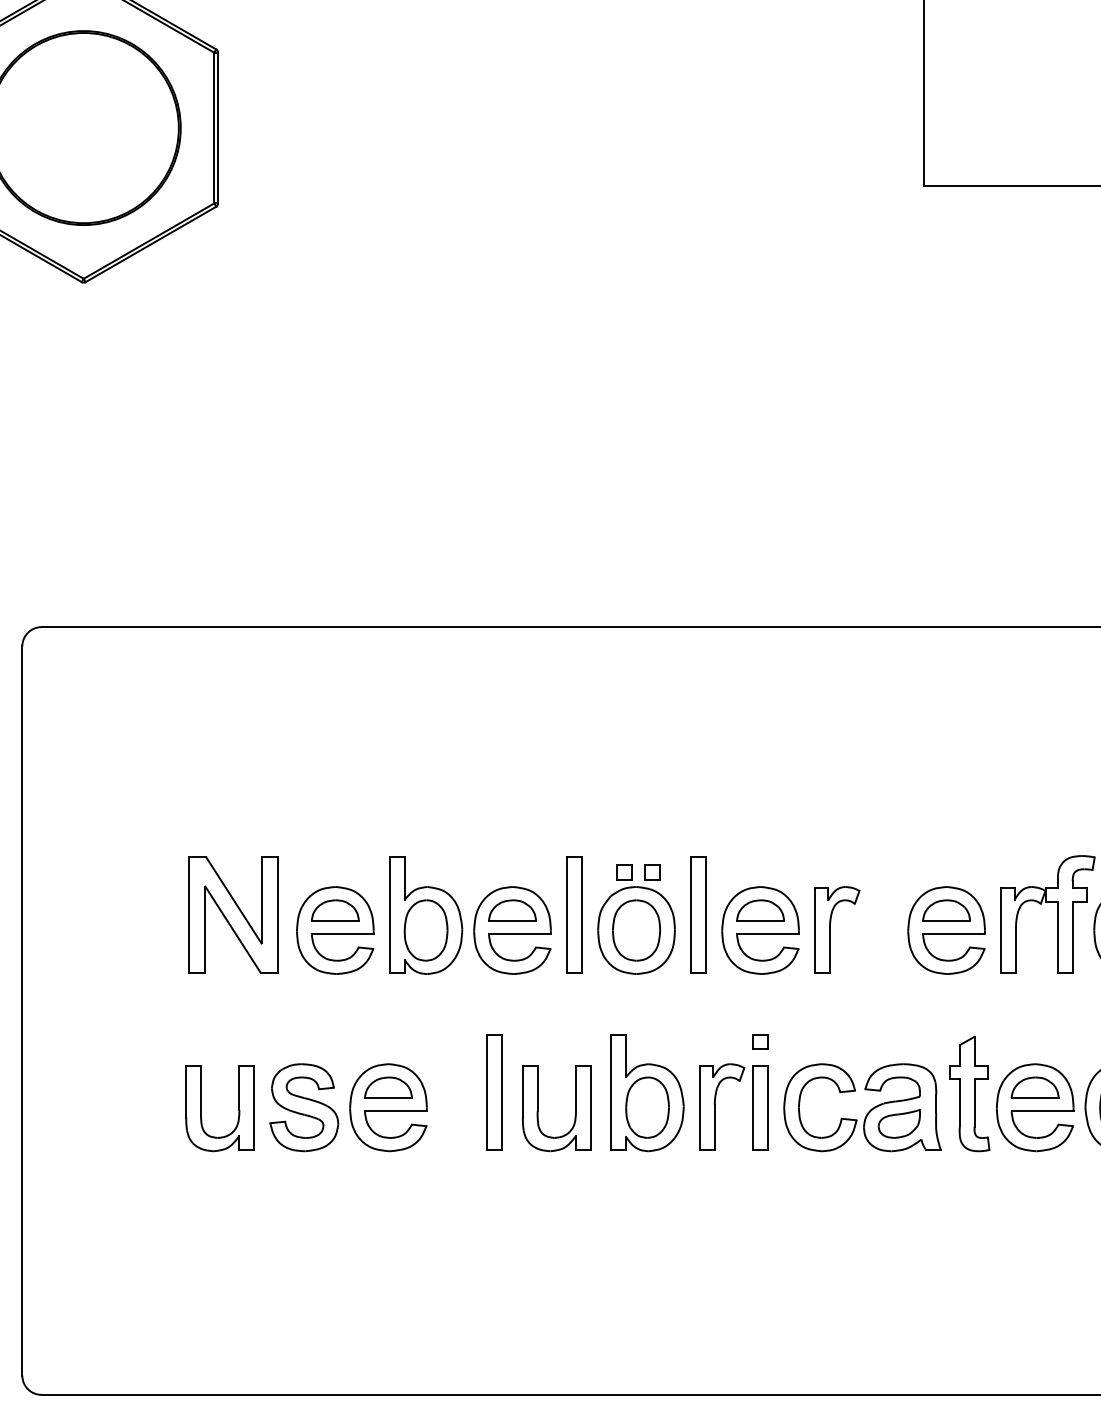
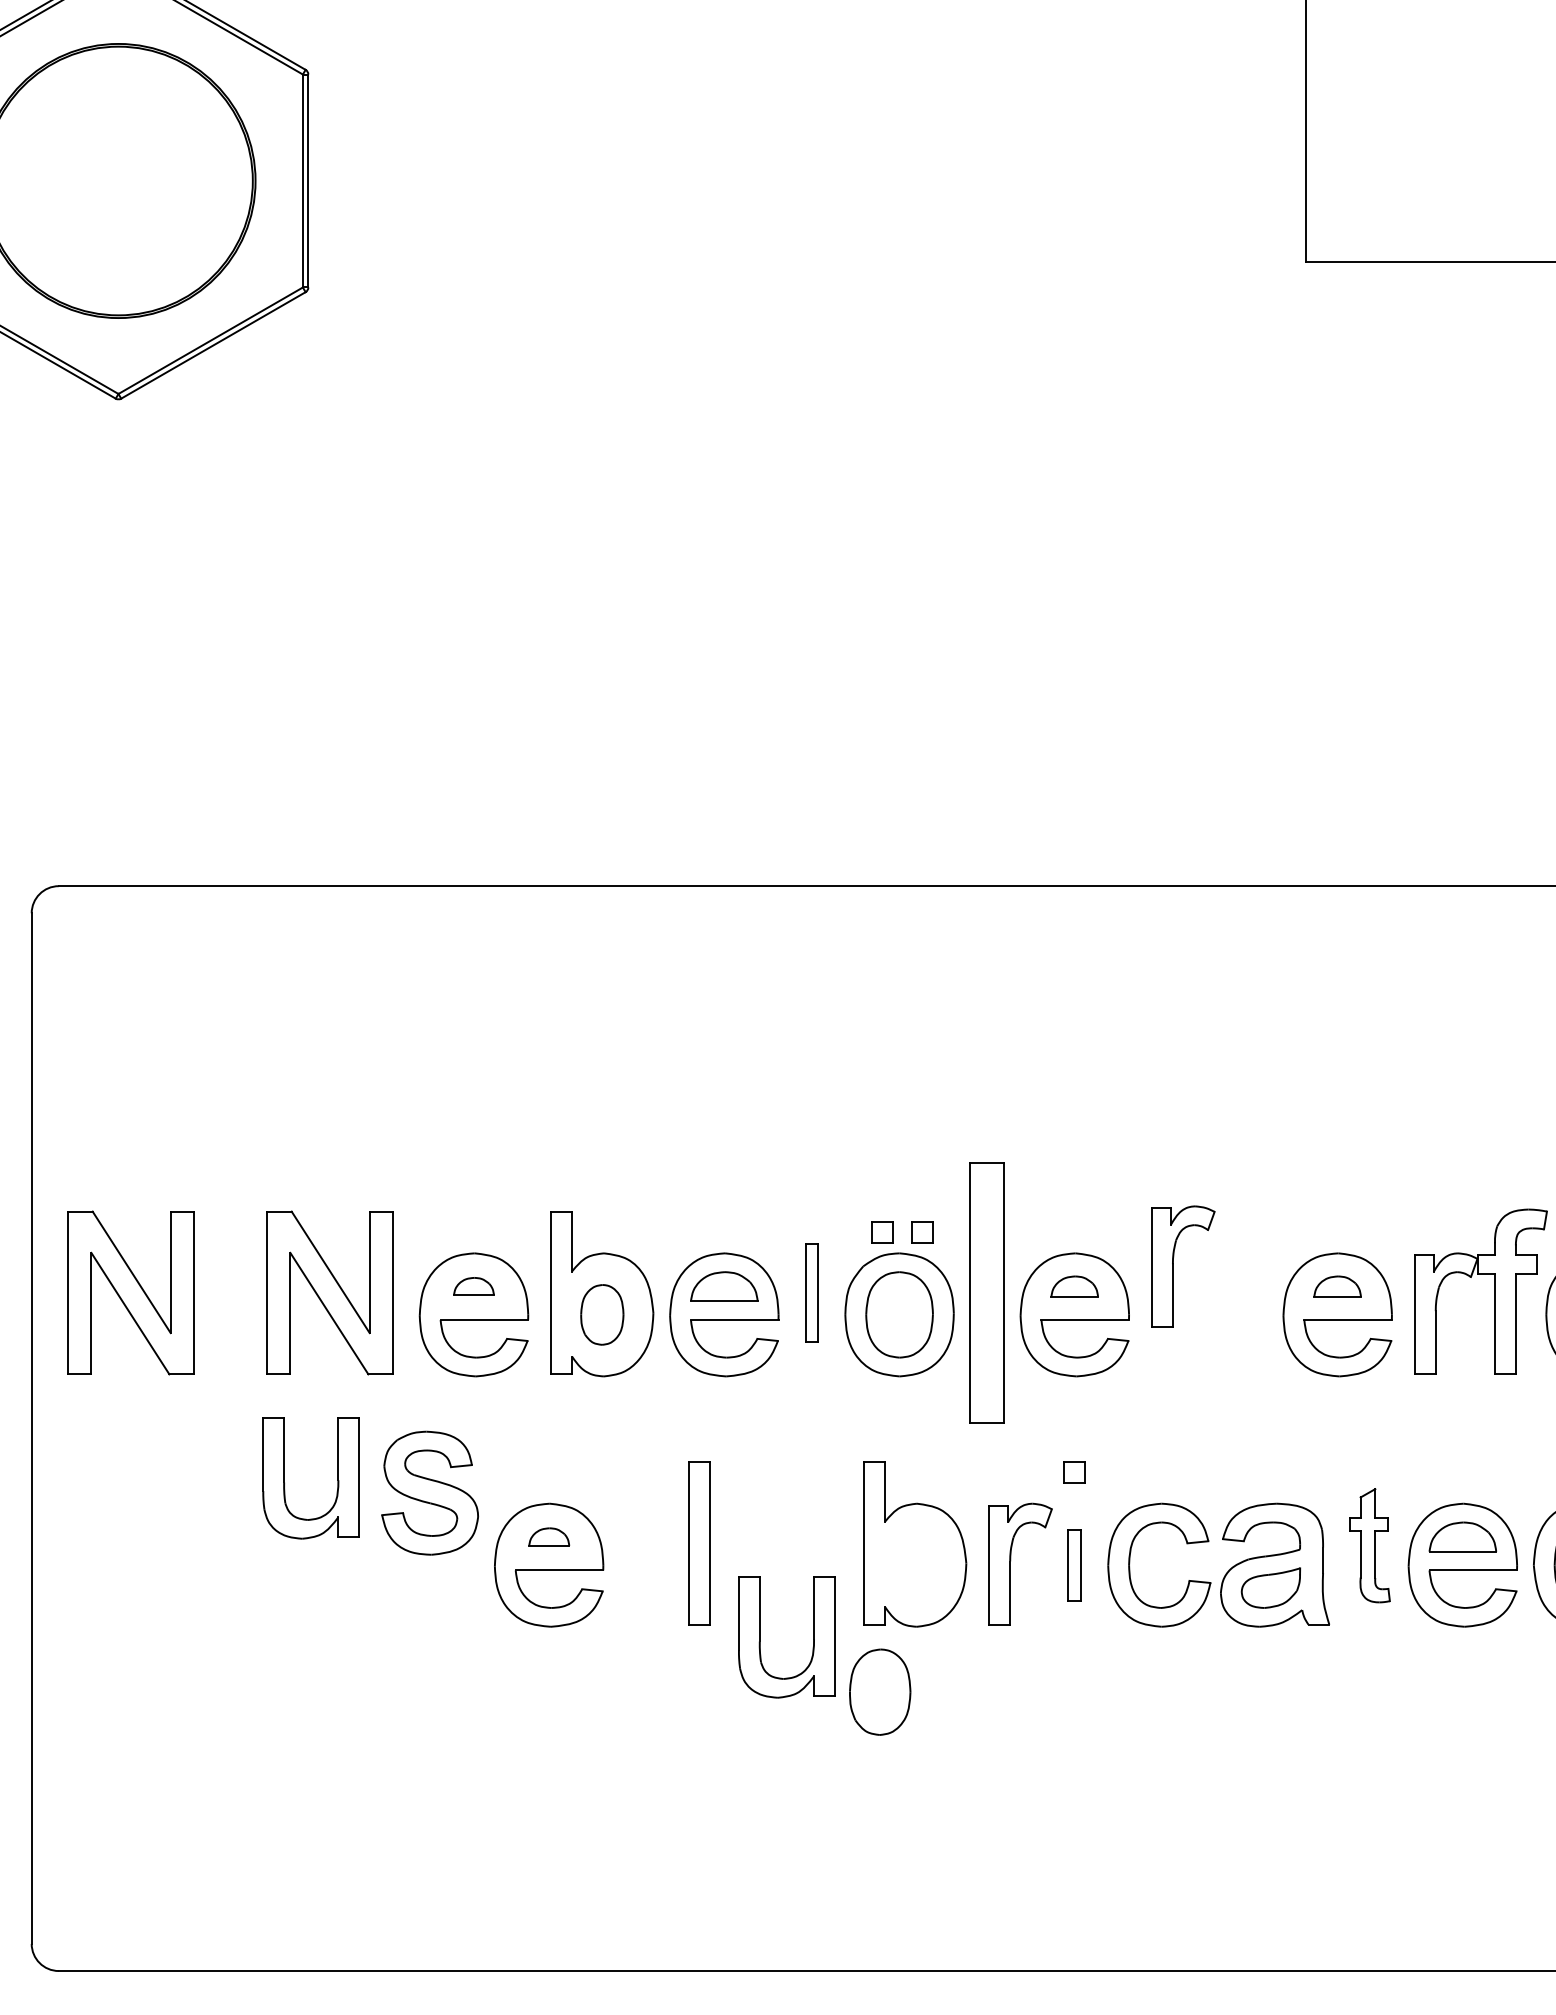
part: (335, 910) -> (473, 1286), size x0.6
part: (760, 910) -> (1074, 1286), size x0.7
part: (946, 910) -> (1337, 1286), size x0.7
part: (92, 914) -> (130, 1292), added
part: (574, 914) -> (811, 1292), size x0.6
part: (698, 914) -> (987, 1292), size x1.6
part: (830, 929) -> (1173, 1266), moved
part: (426, 930) -> (602, 1314), size x0.7
part: (388, 1087) -> (549, 1536), size x0.6
part: (969, 1093) -> (1370, 1545), size x0.7
part: (303, 1107) -> (429, 1492), moved
part: (647, 1107) -> (880, 1691), moved
part: (760, 1107) -> (1074, 1565), size x0.6
part: (201, 1108) -> (284, 1478), moved
part: (538, 1108) -> (760, 1637), moved

